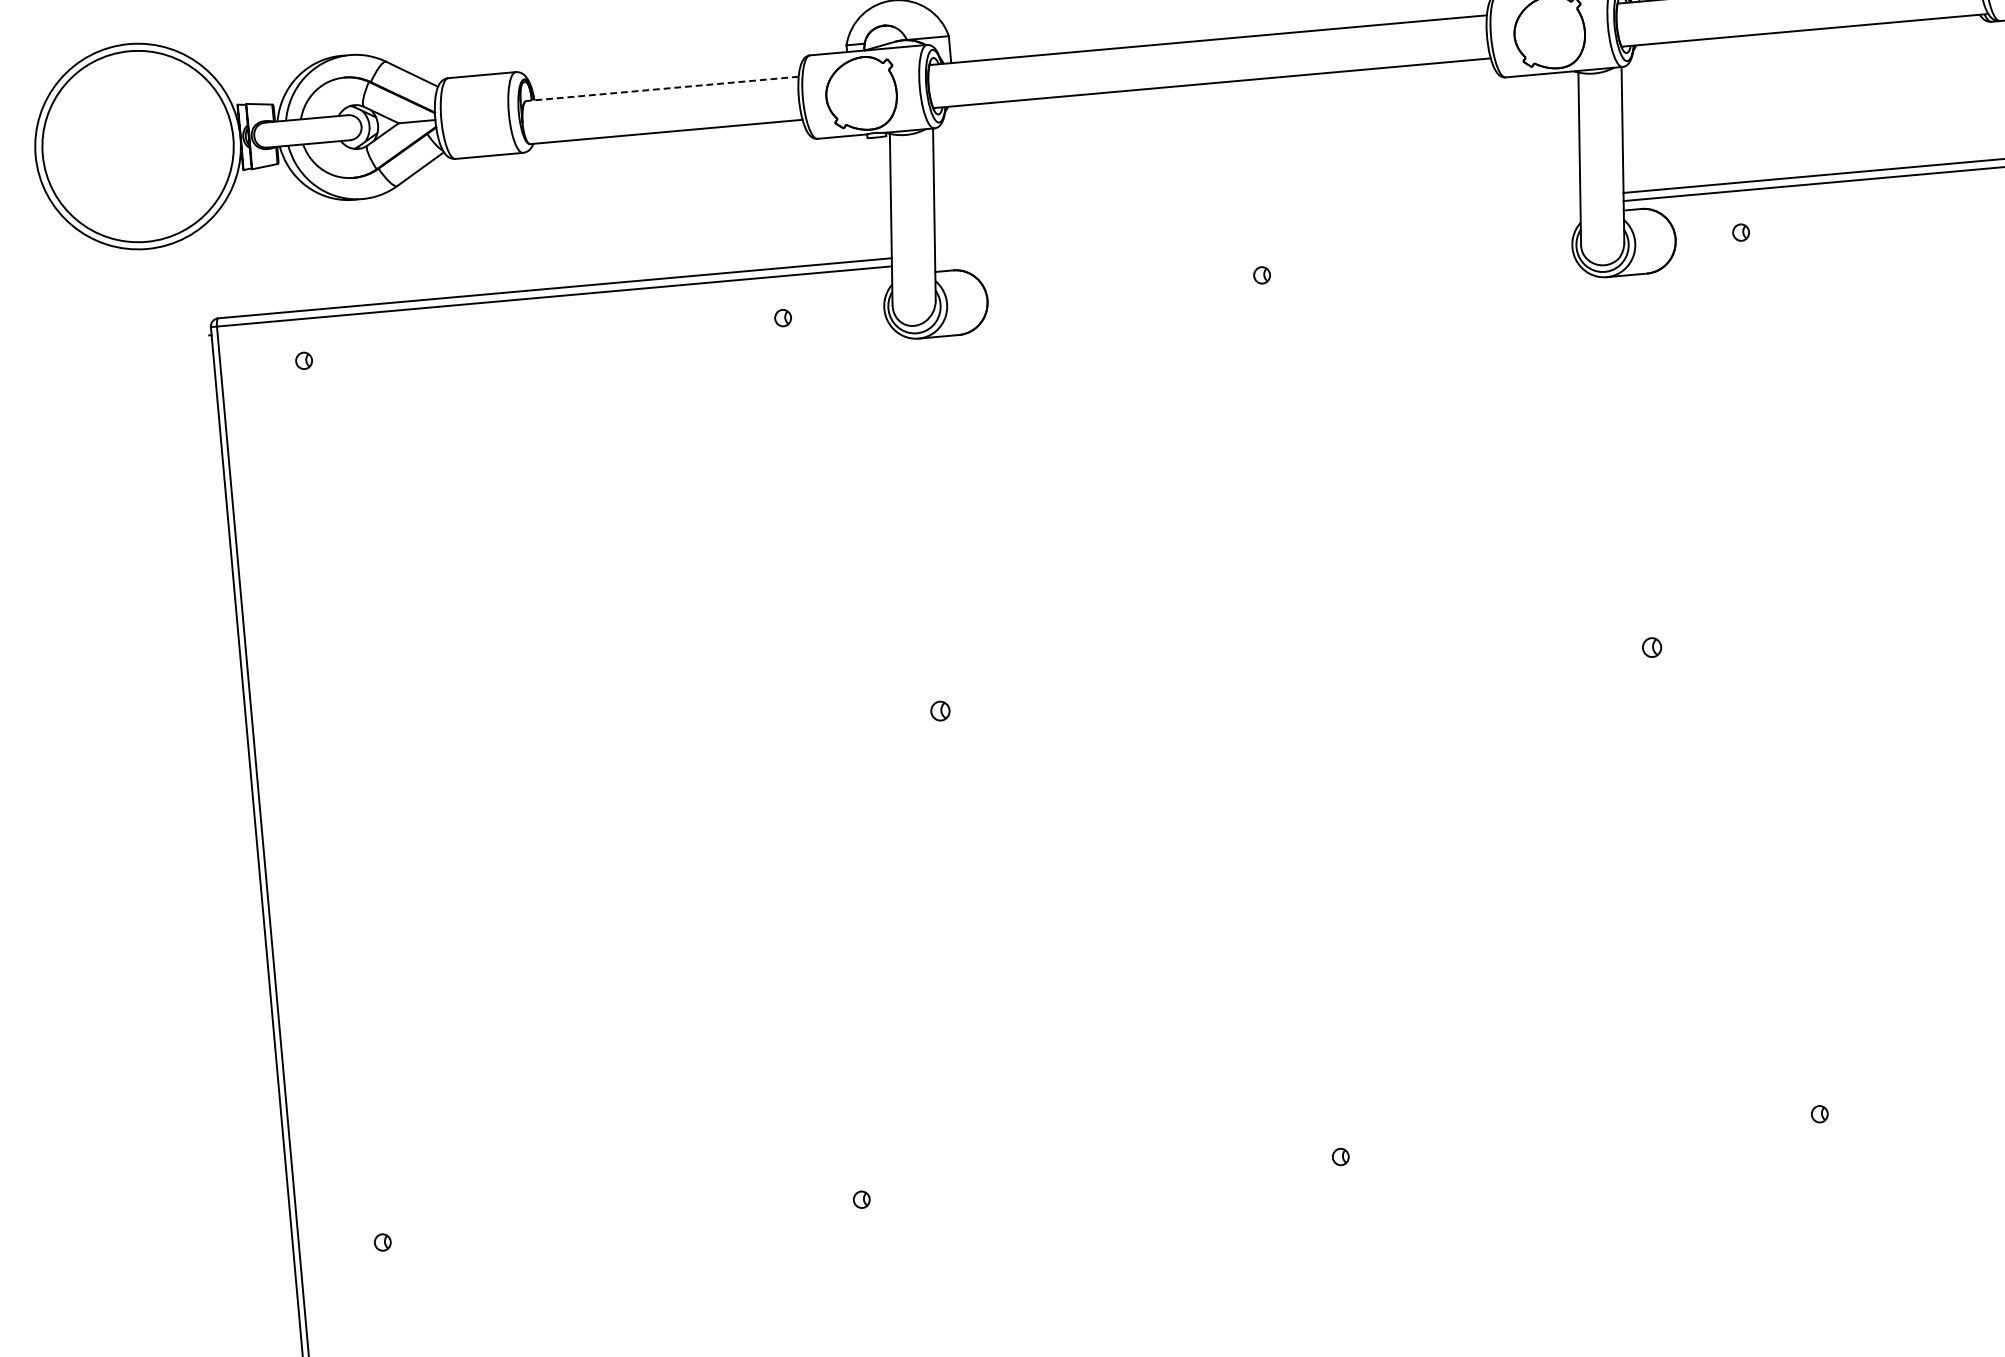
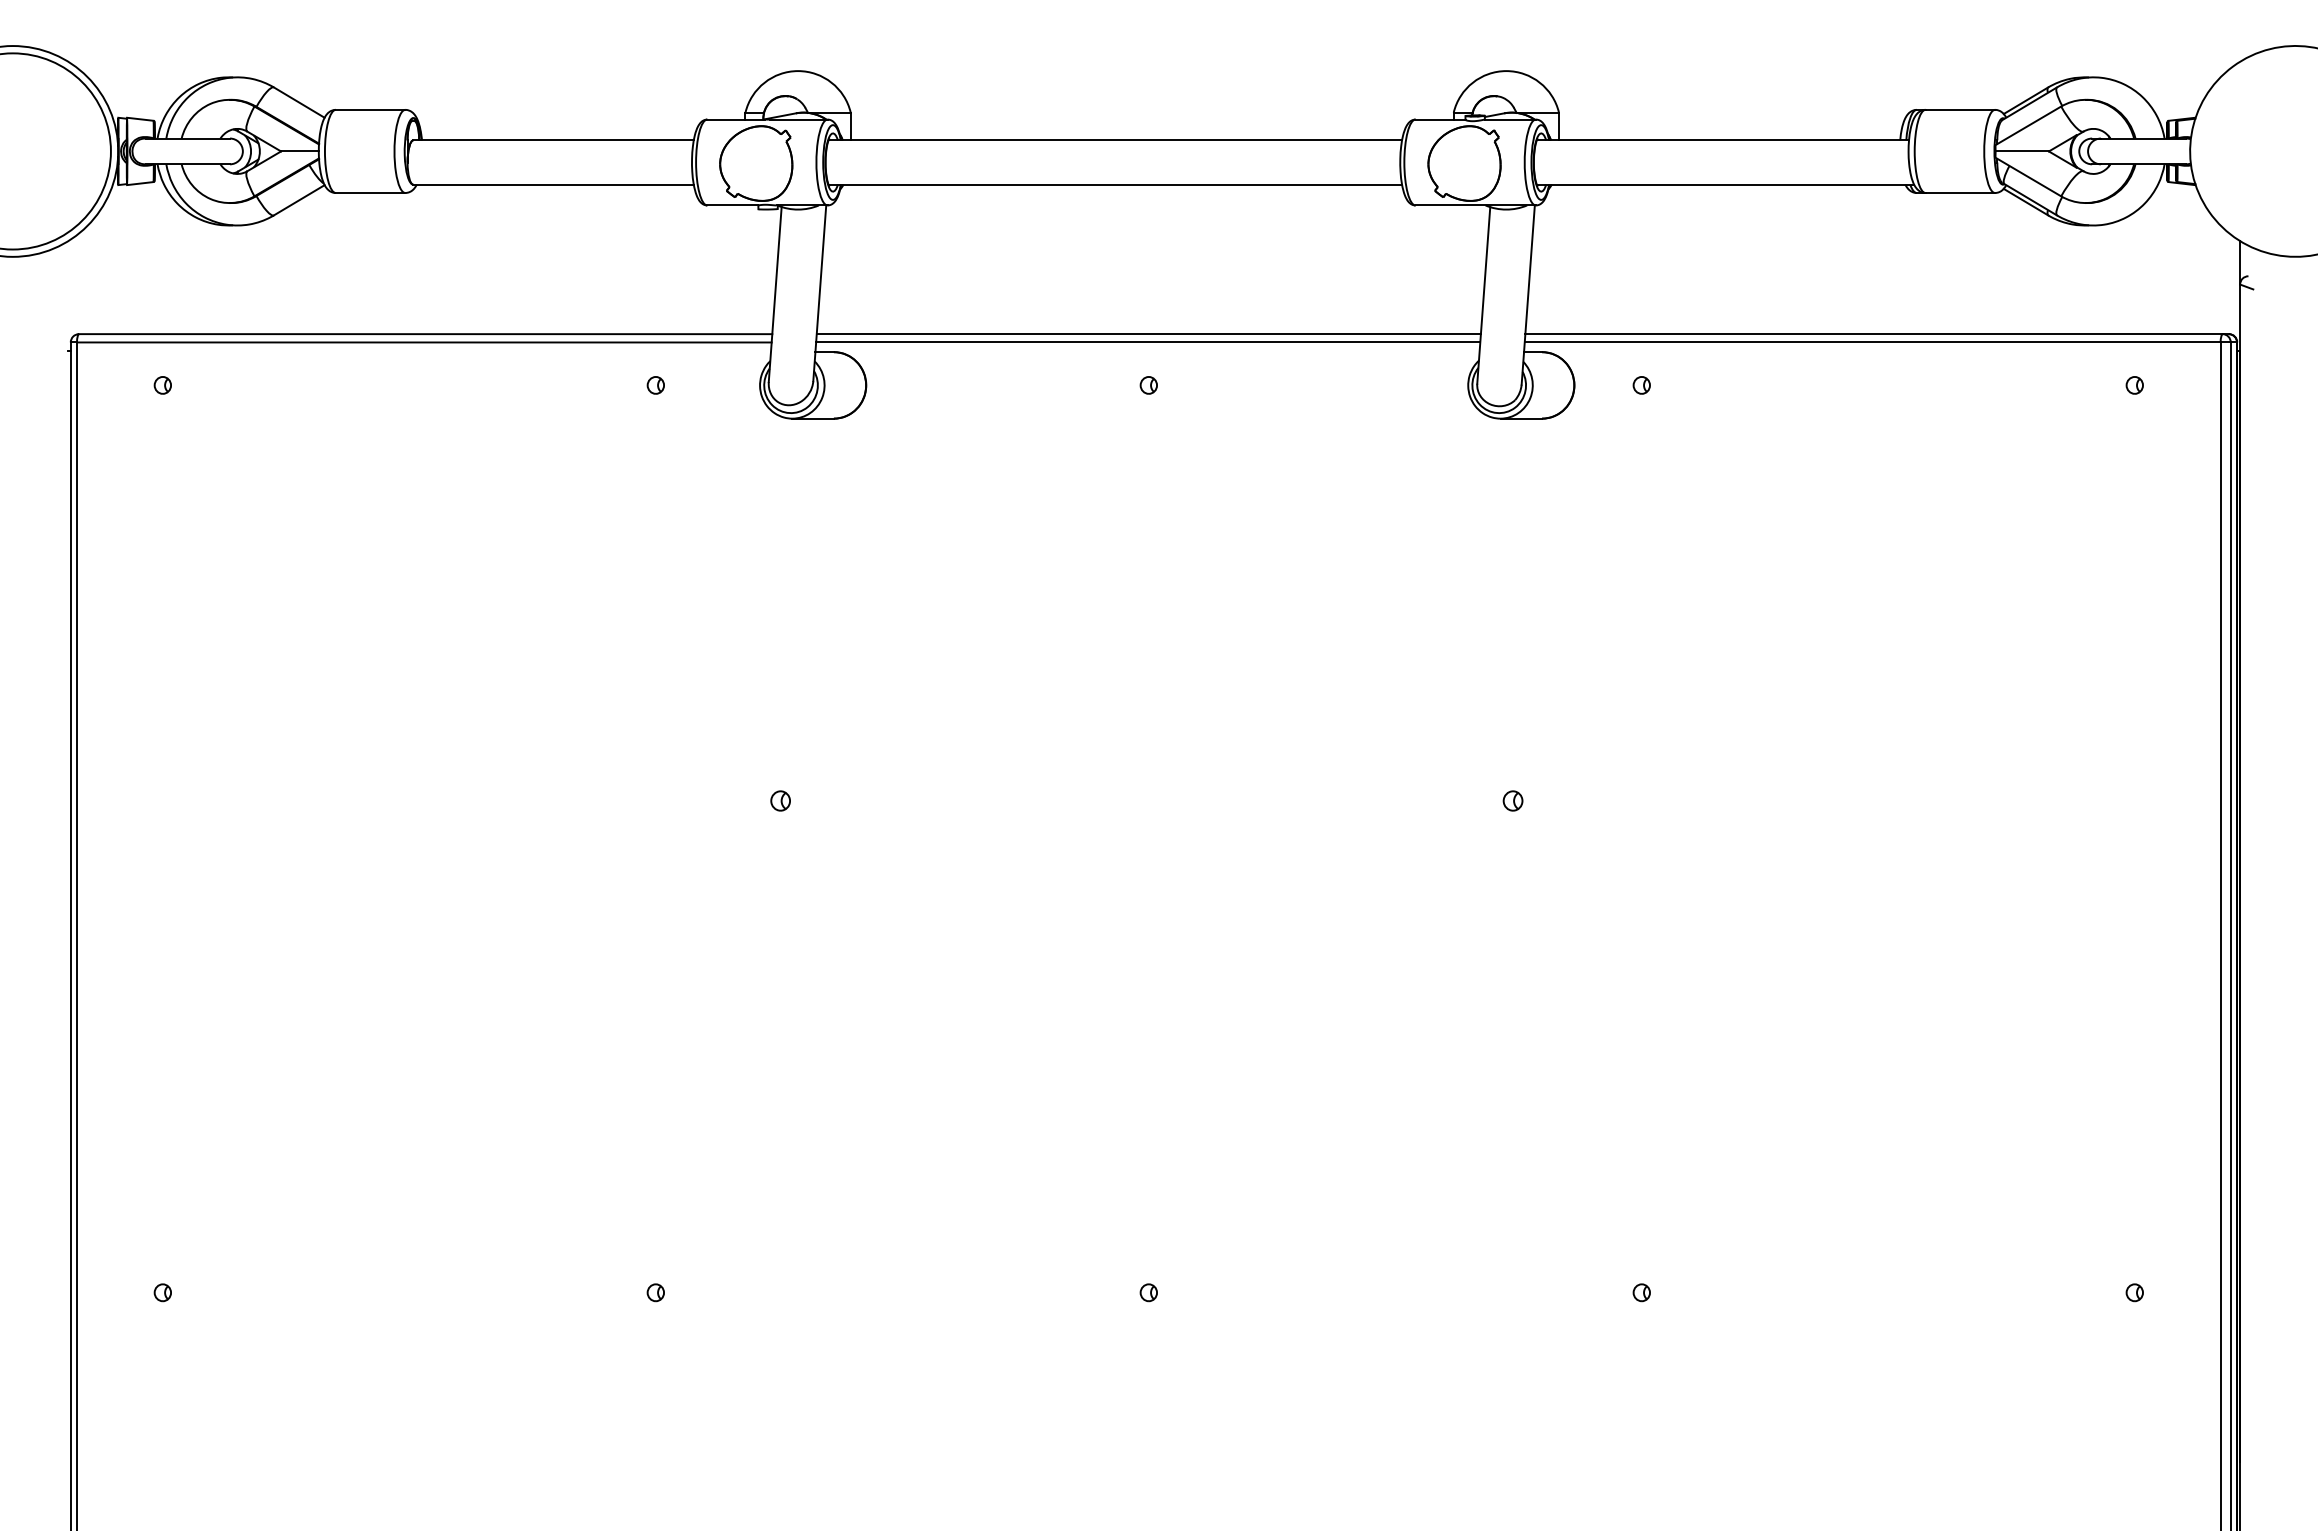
line: (662, 89) -> (553, 140), dashed -> solid
line: (1257, 225) -> (1148, 334), added
line: (1258, 233) -> (1148, 342), added

